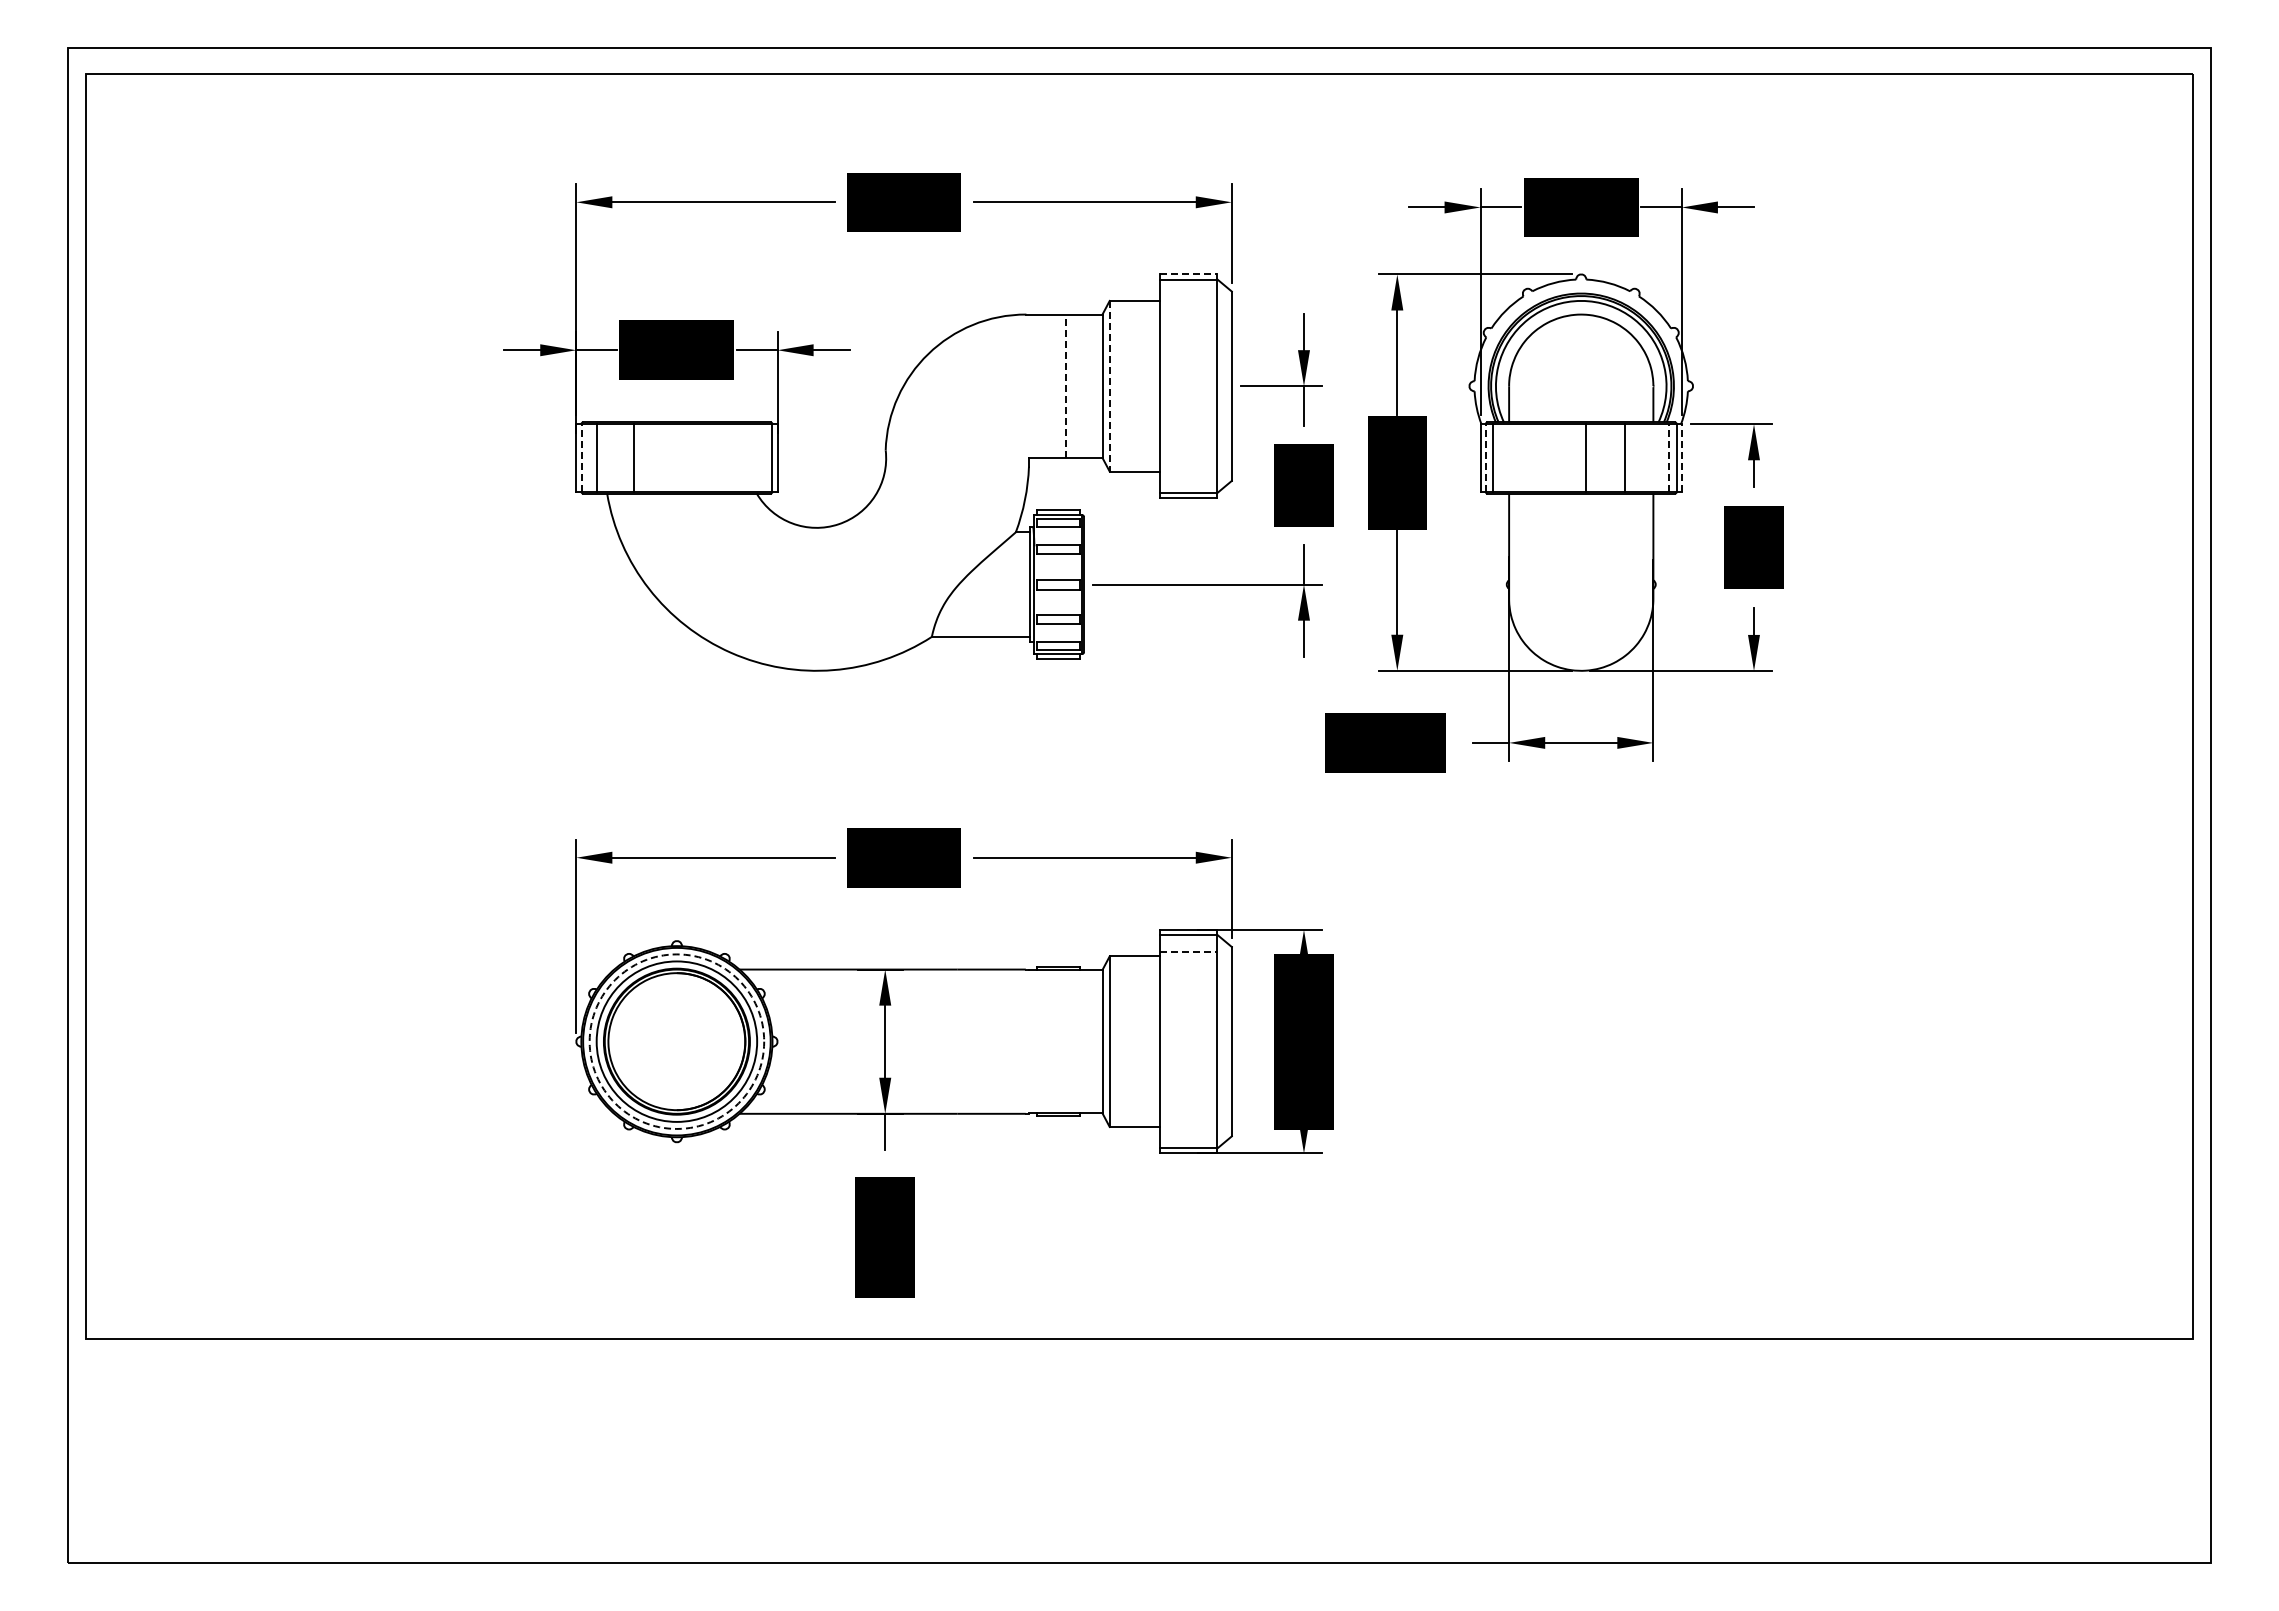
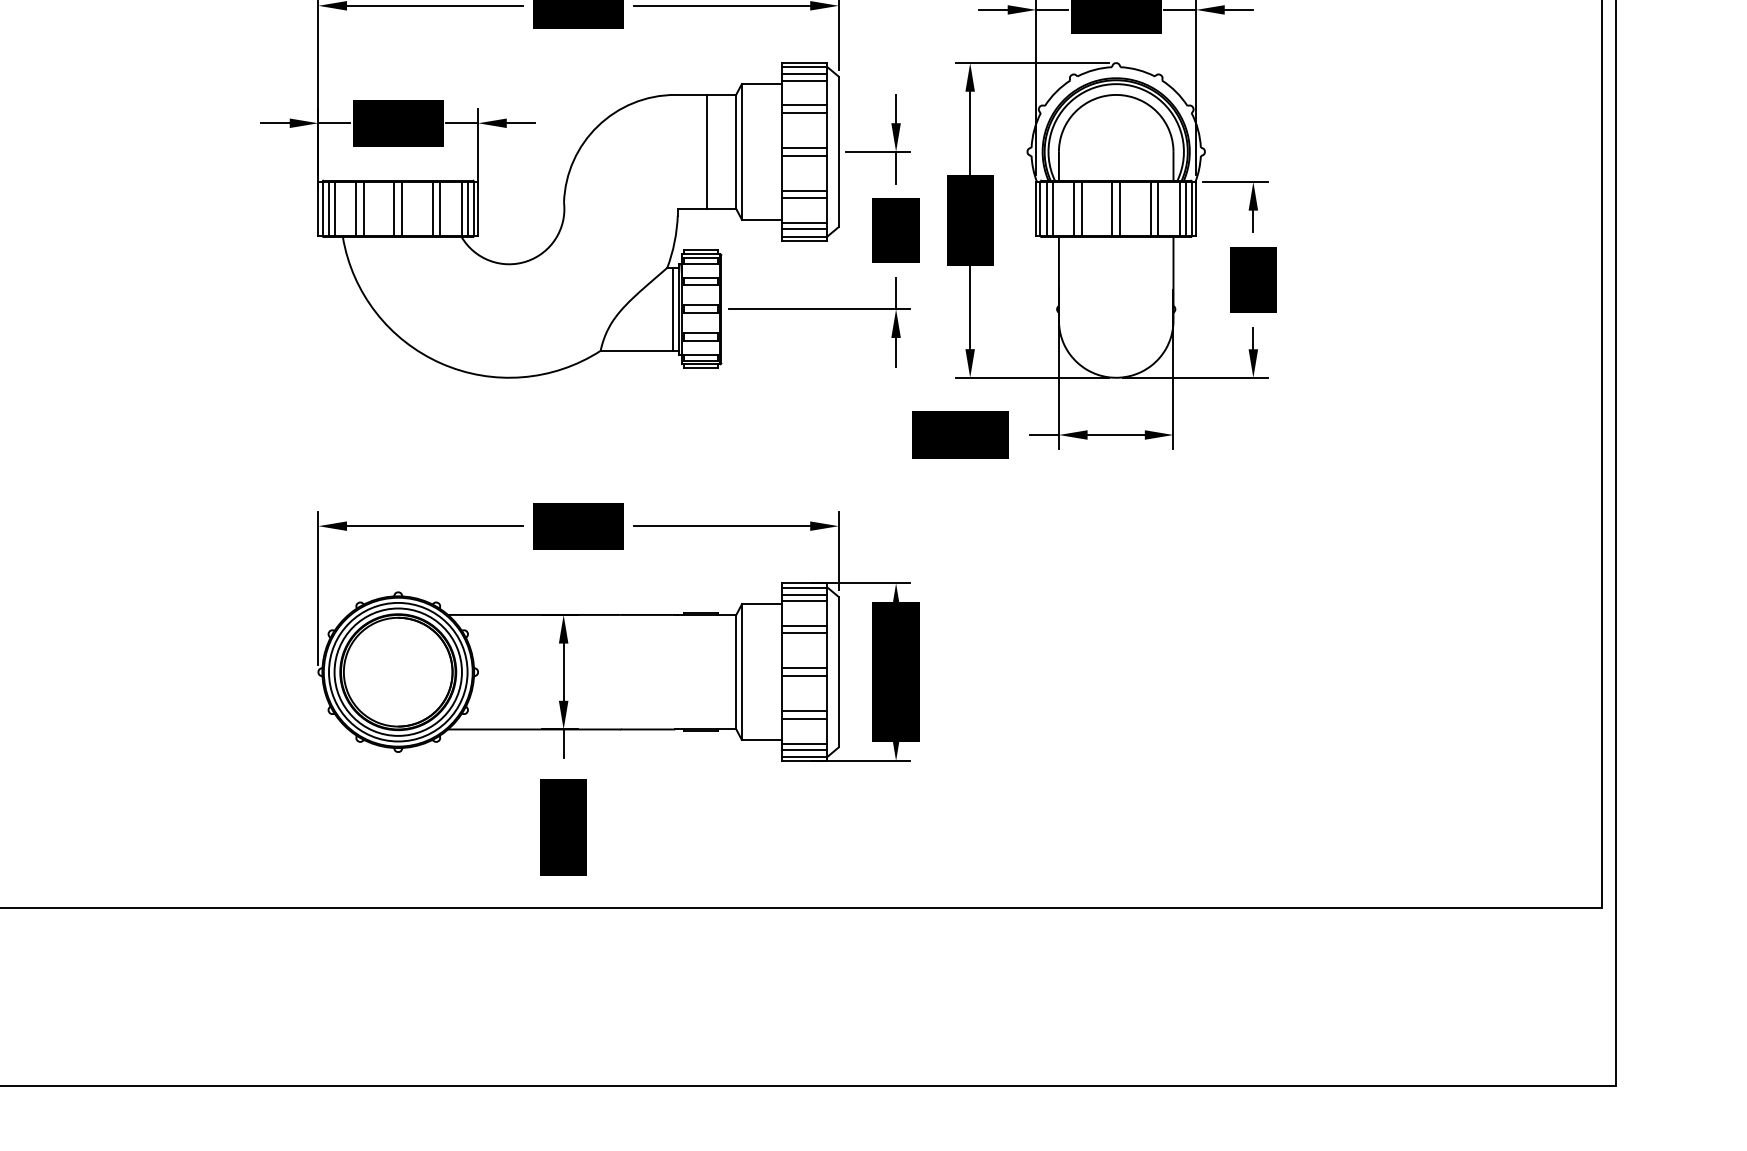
line: (1188, 274) -> (804, 63), dashed -> solid
line: (1188, 288) -> (804, 74), added
line: (1188, 296) -> (804, 80), added
line: (1188, 327) -> (804, 105), added
line: (1188, 337) -> (804, 113), added
line: (1188, 381) -> (804, 148), added
line: (1065, 386) -> (706, 152), dashed -> solid
line: (1109, 386) -> (741, 152), dashed -> solid
line: (1188, 391) -> (804, 156), added
line: (1188, 435) -> (804, 190), added
line: (1188, 444) -> (804, 198), added
line: (581, 457) -> (322, 208), dashed -> solid
line: (589, 457) -> (328, 208), added
line: (624, 457) -> (356, 208), added
line: (671, 457) -> (393, 208), added
line: (681, 457) -> (401, 208), added
line: (720, 457) -> (432, 208), added
line: (729, 457) -> (440, 208), added
line: (757, 457) -> (462, 208), added
line: (764, 457) -> (467, 208), added
line: (1501, 457) -> (1052, 208), added
line: (1528, 457) -> (1074, 208), added
line: (1537, 457) -> (1081, 208), added
line: (1576, 457) -> (1112, 208), added
line: (1634, 457) -> (1158, 208), added
line: (1661, 457) -> (1179, 208), added
line: (1485, 458) -> (1040, 209), dashed -> solid
line: (1669, 458) -> (1186, 209), dashed -> solid
line: (1681, 458) -> (1195, 209), dashed -> solid
line: (1188, 476) -> (804, 223), added
line: (1188, 483) -> (804, 229), added
line: (1023, 584) -> (673, 309), added
line: (1188, 944) -> (804, 595), added
line: (1188, 951) -> (804, 600), dashed -> solid
line: (1188, 983) -> (804, 626), added
line: (1188, 992) -> (804, 633), added
line: (1188, 1036) -> (804, 668), added
circle: (676, 1041) -> (397, 672), dashed -> solid
line: (1188, 1046) -> (804, 676), added
line: (1188, 1090) -> (804, 710), added
line: (1188, 1100) -> (804, 718), added
line: (1188, 1131) -> (804, 743), added
line: (1188, 1139) -> (804, 749), added

